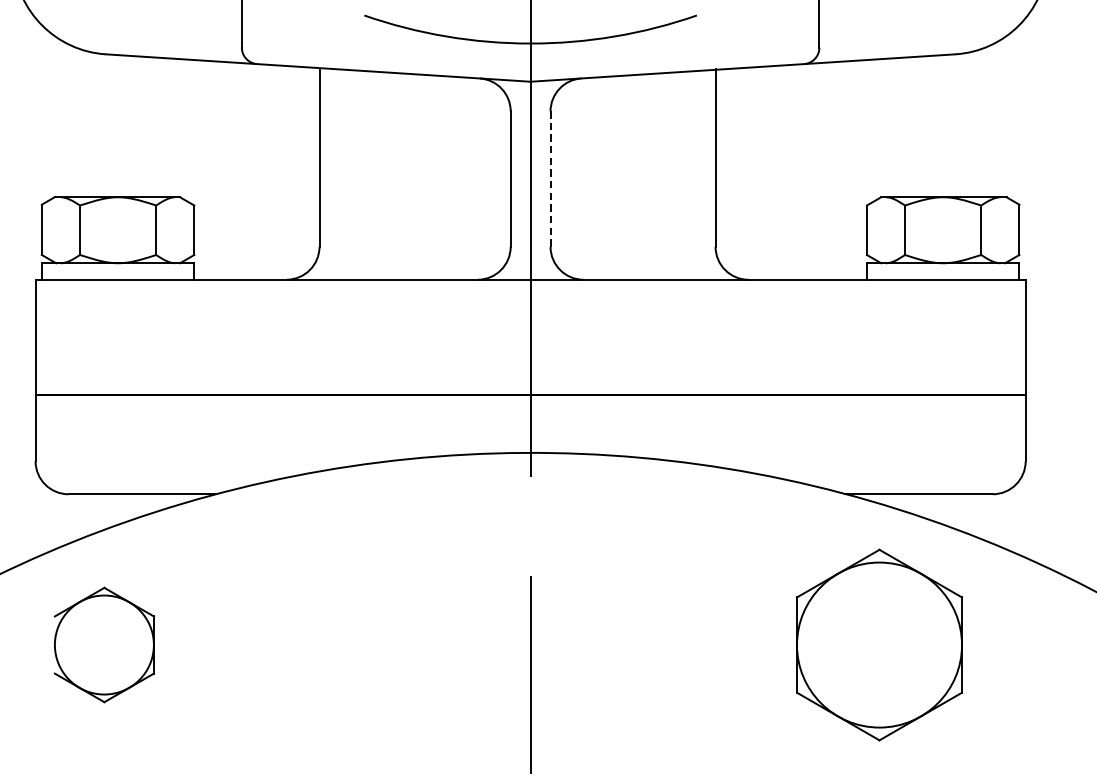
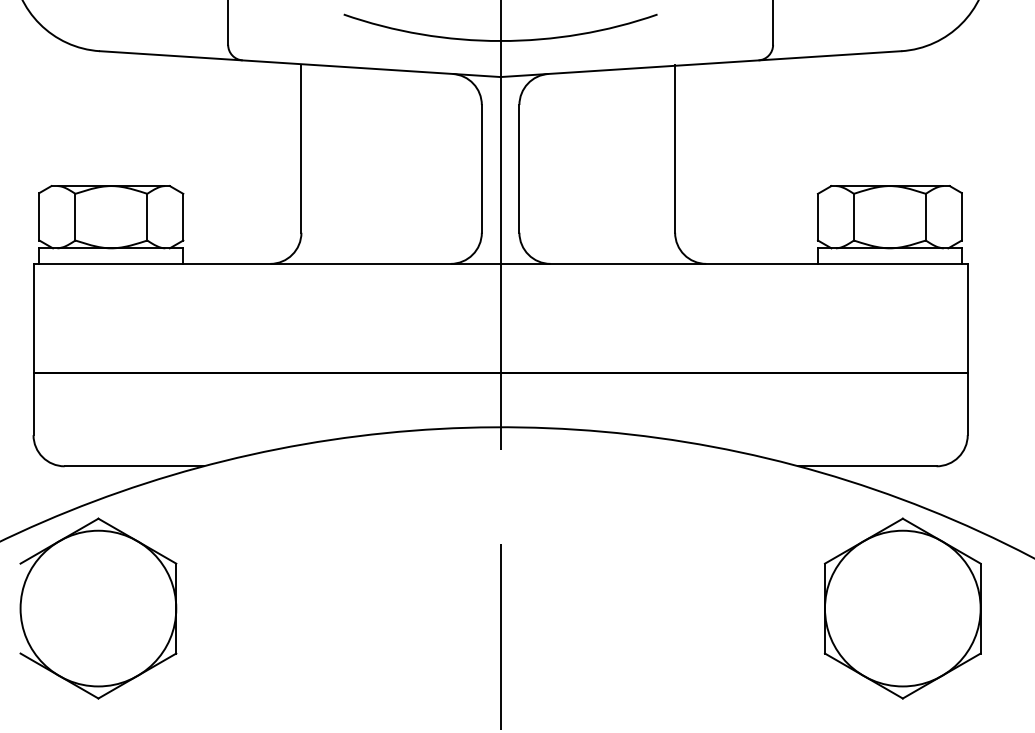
line: (550, 178) -> (519, 168), dashed -> solid
part: (104, 644) -> (98, 608), size x1.67
part: (879, 644) -> (902, 608), moved

